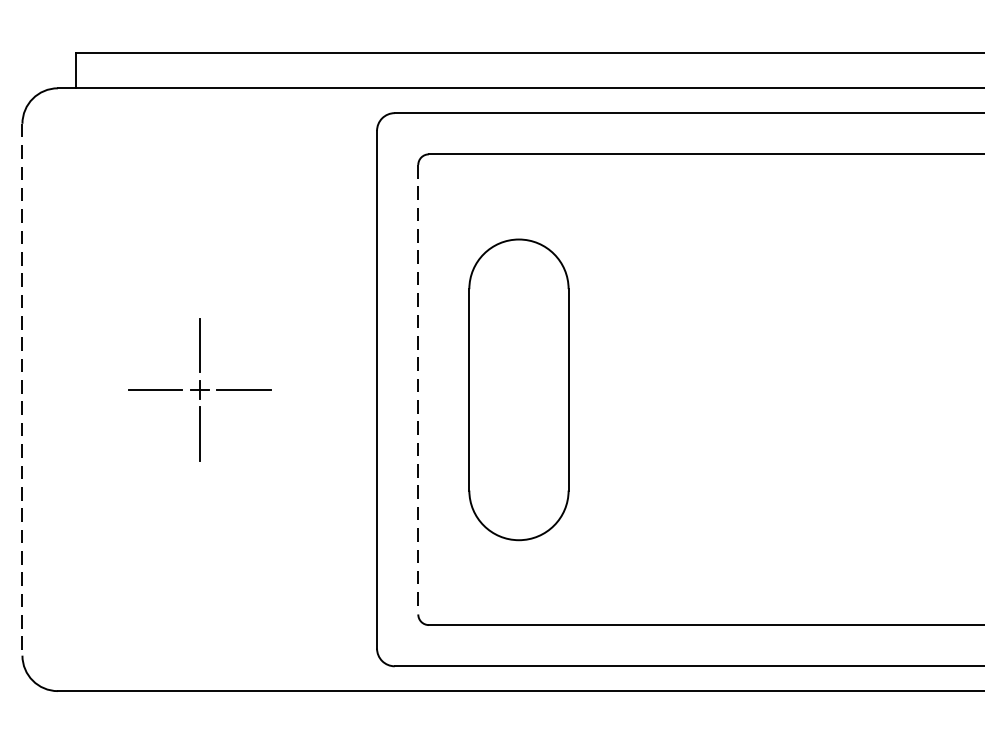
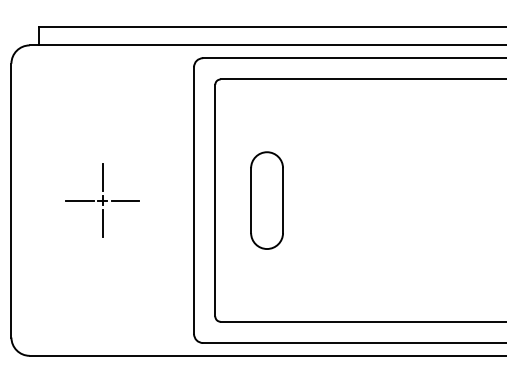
line: (22, 389) -> (11, 200), dashed -> solid
line: (418, 389) -> (215, 200), dashed -> solid
part: (517, 389) -> (266, 200), size x0.62

